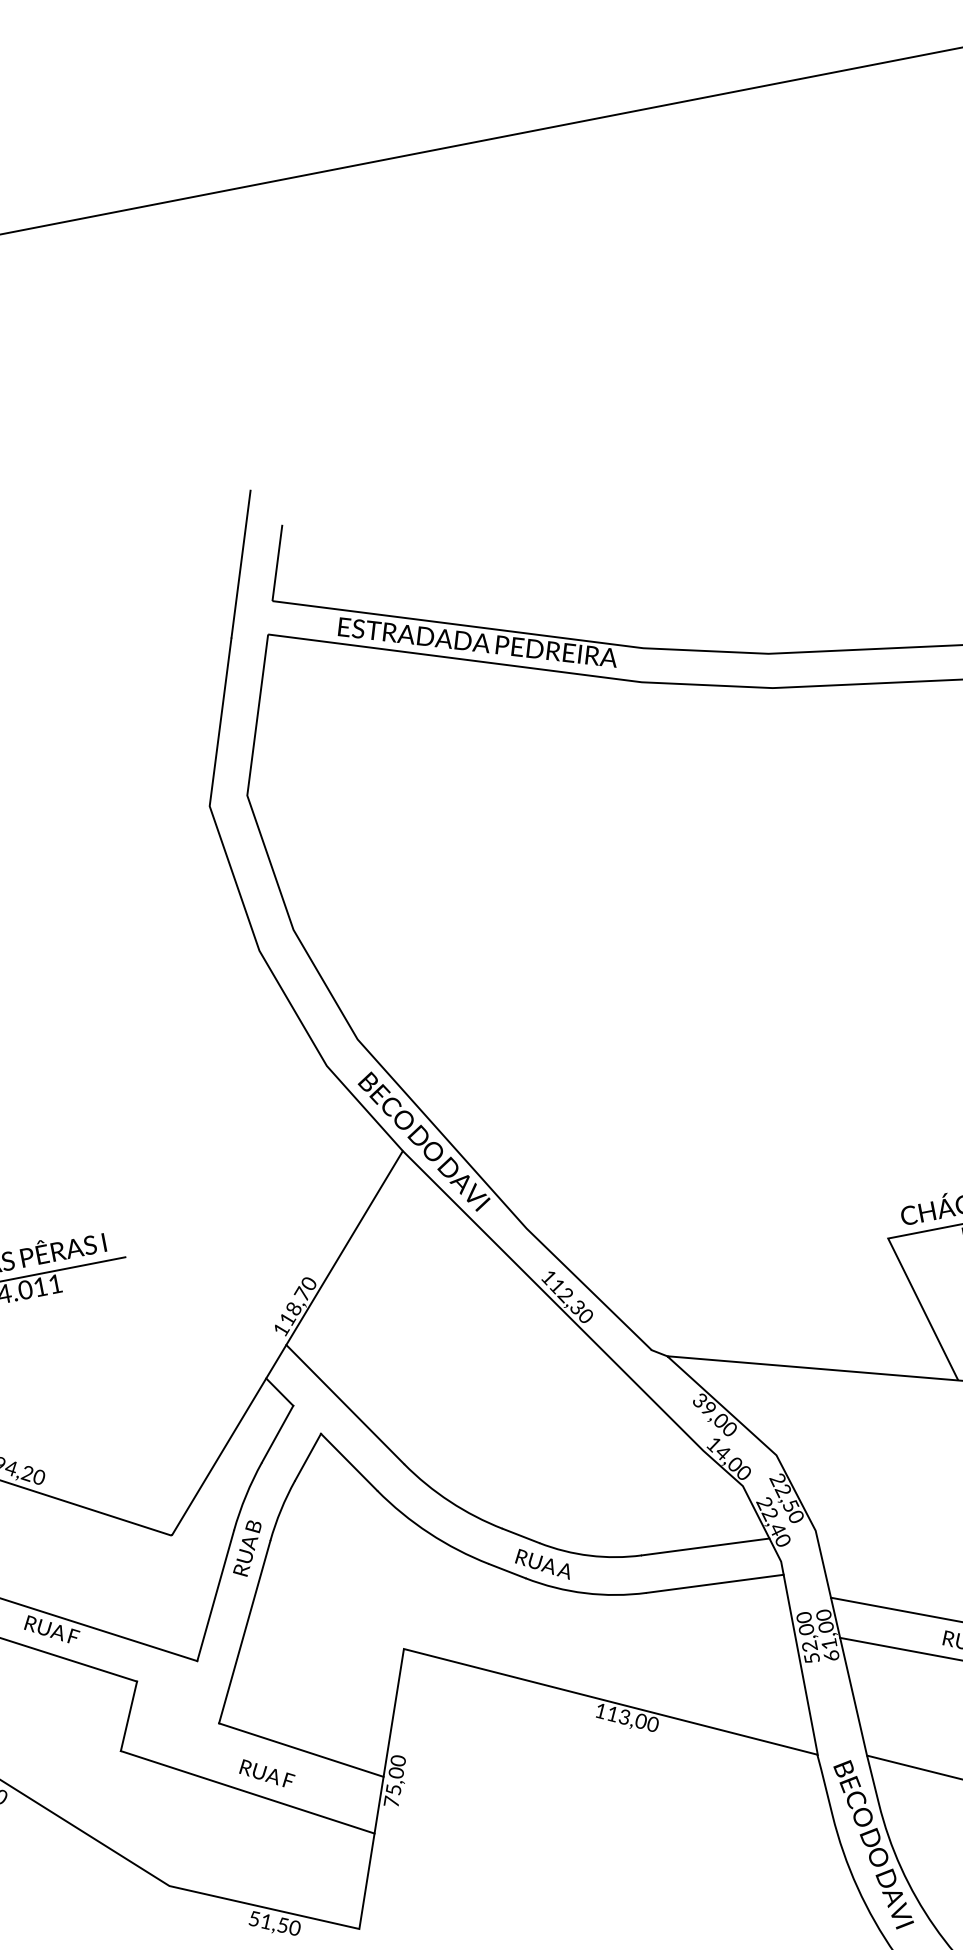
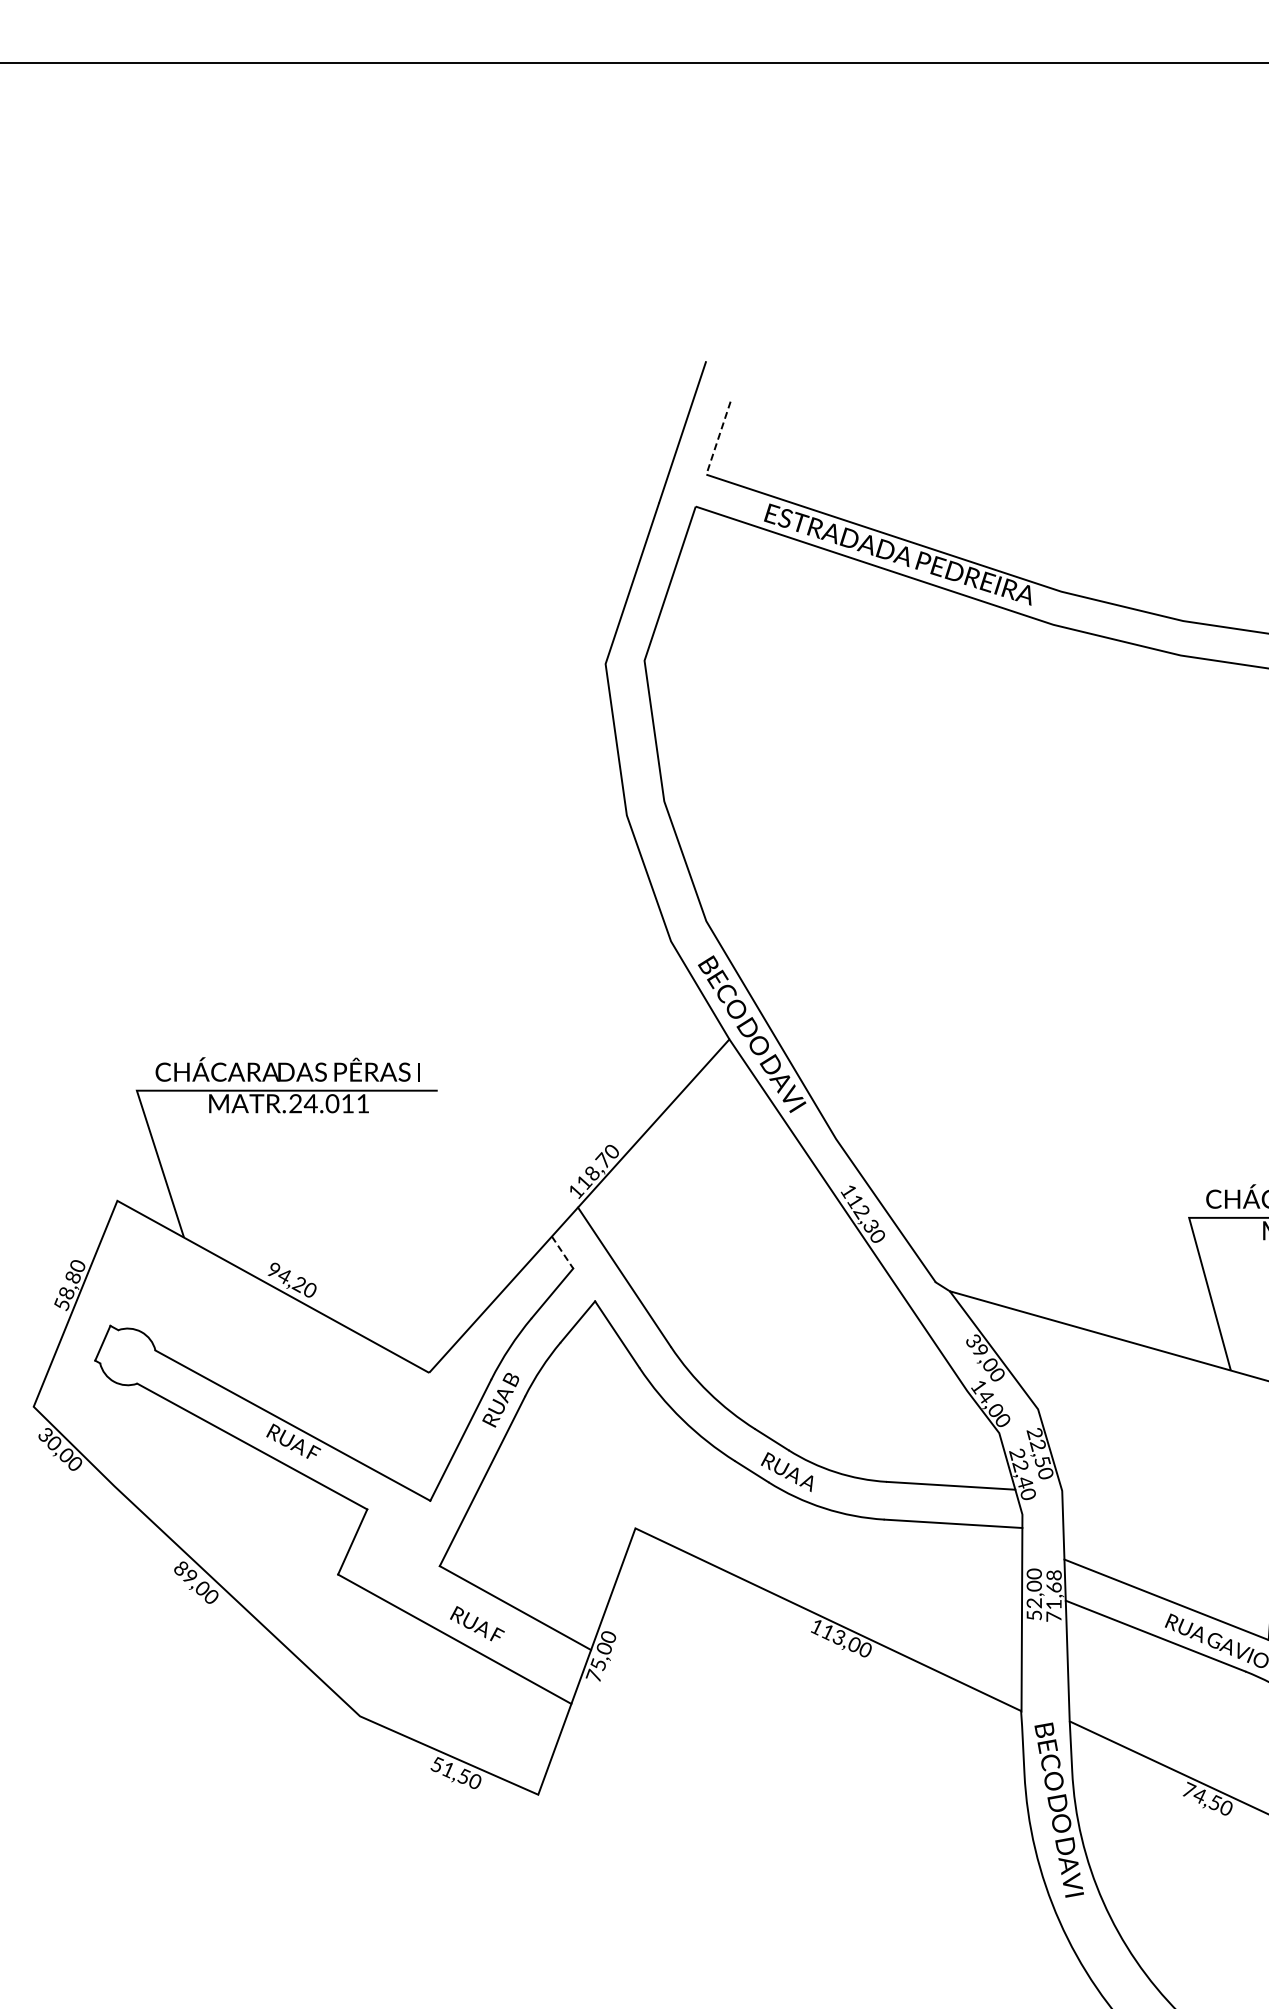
line: (277, 563) -> (718, 438), solid -> dashed
line: (279, 1392) -> (562, 1252), solid -> dashed
text: (827, 1635) -> (1053, 1595), 61,00 -> 71,68

